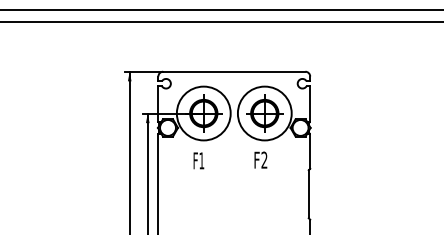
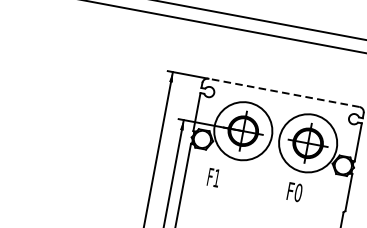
line: (233, 71) -> (283, 92), solid -> dashed
text: (264, 159) -> (298, 192), F2 -> F0
text: (198, 160) -> (213, 177), moved

